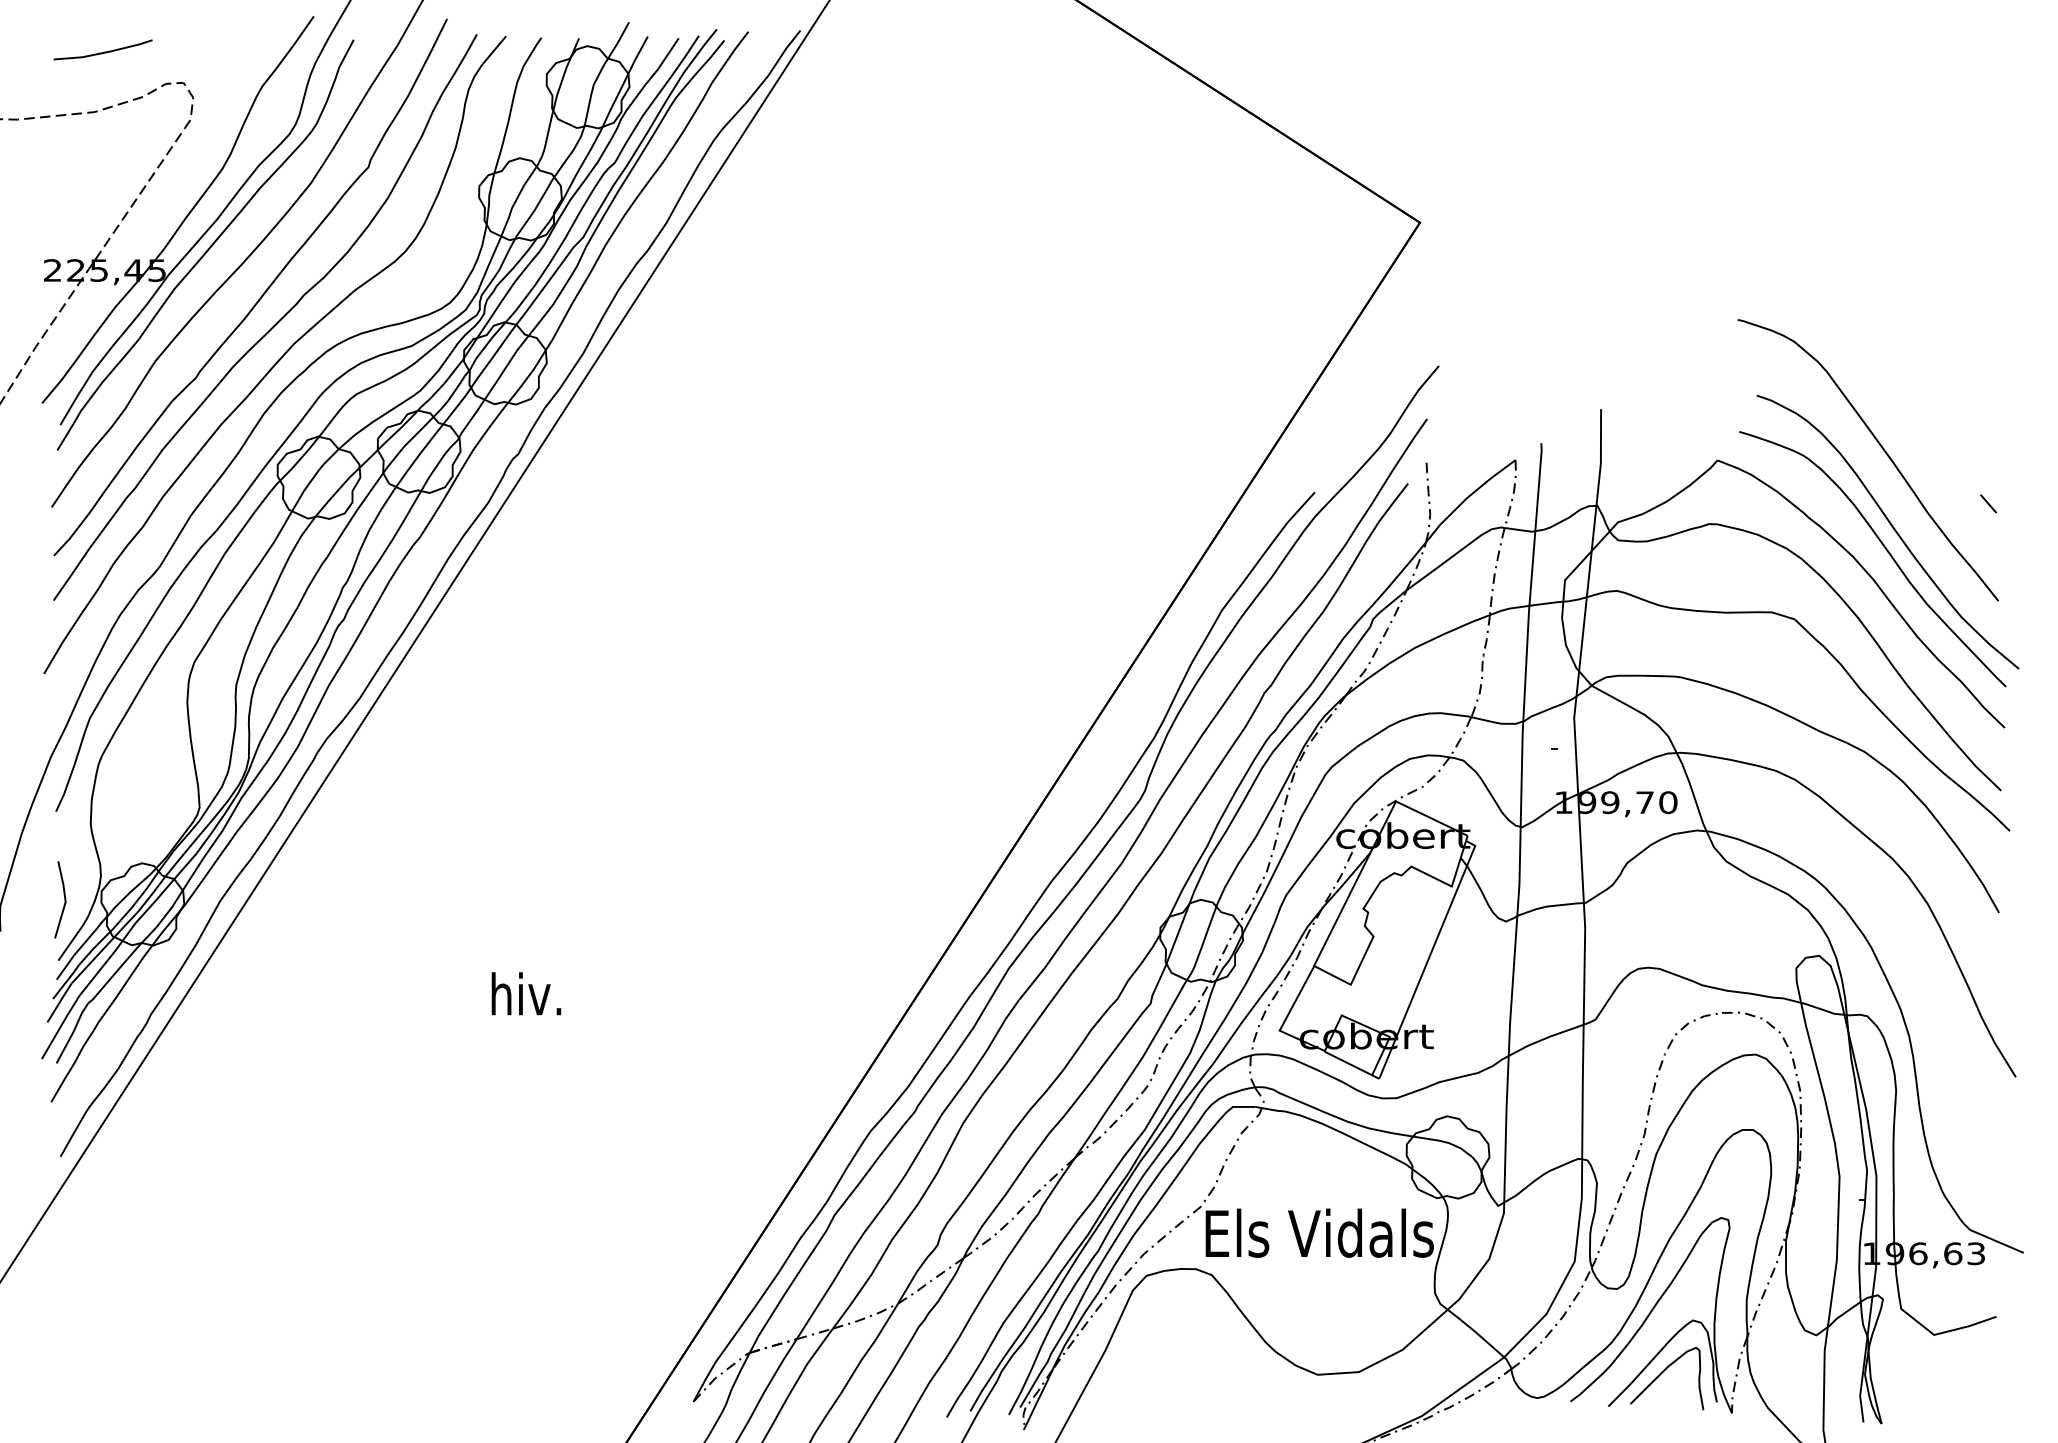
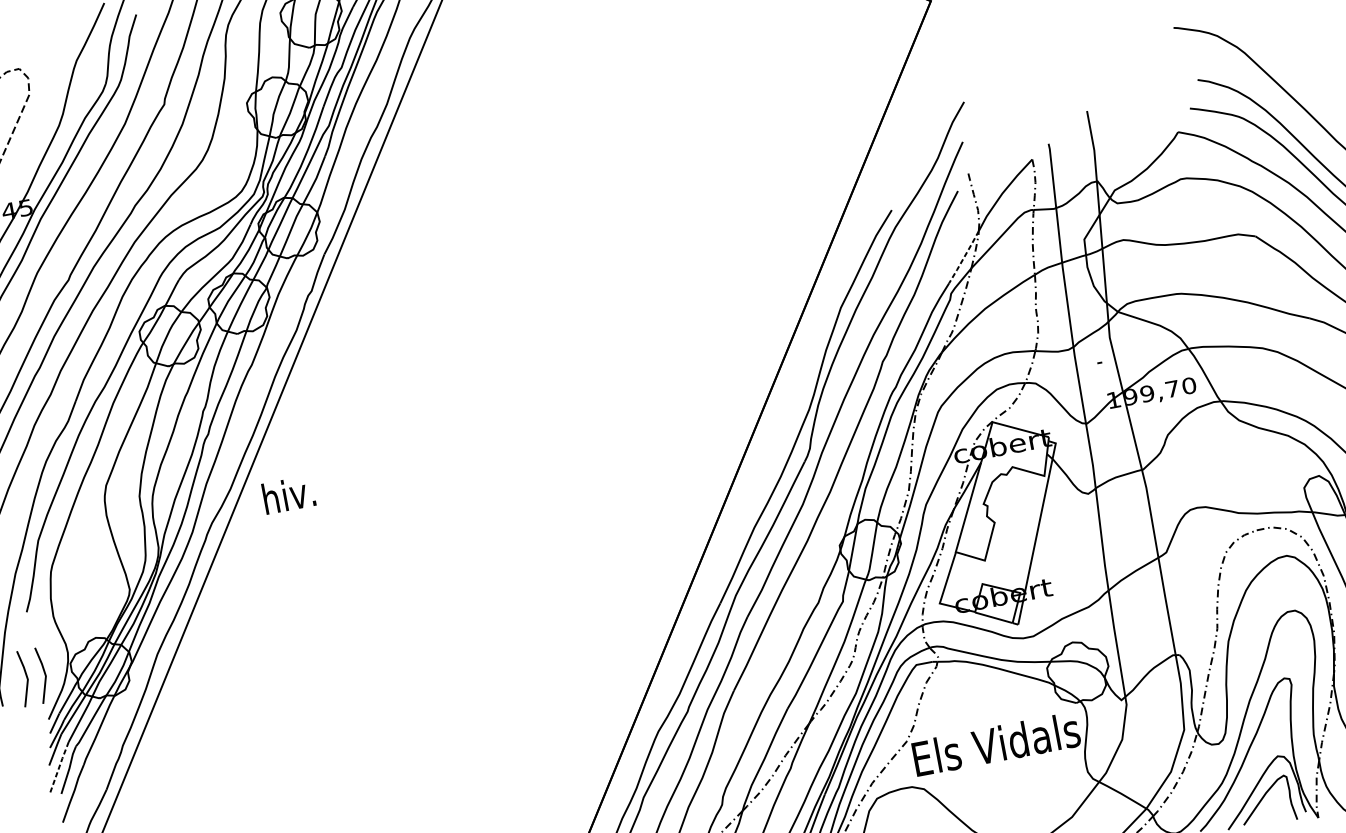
line: (1399, 574) -> (964, 257), solid -> dashed
line: (39, 899) -> (26, 677), added
text: (526, 993) -> (288, 494), moved
line: (60, 1027) -> (59, 767), solid -> dashed

